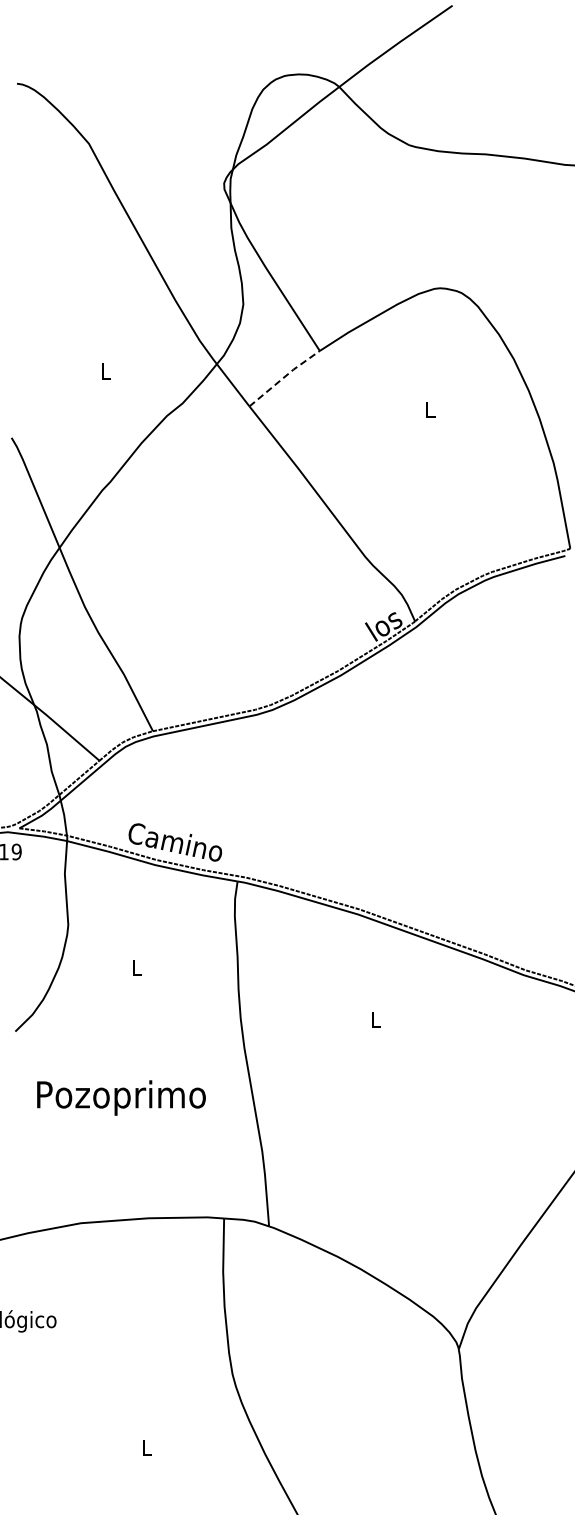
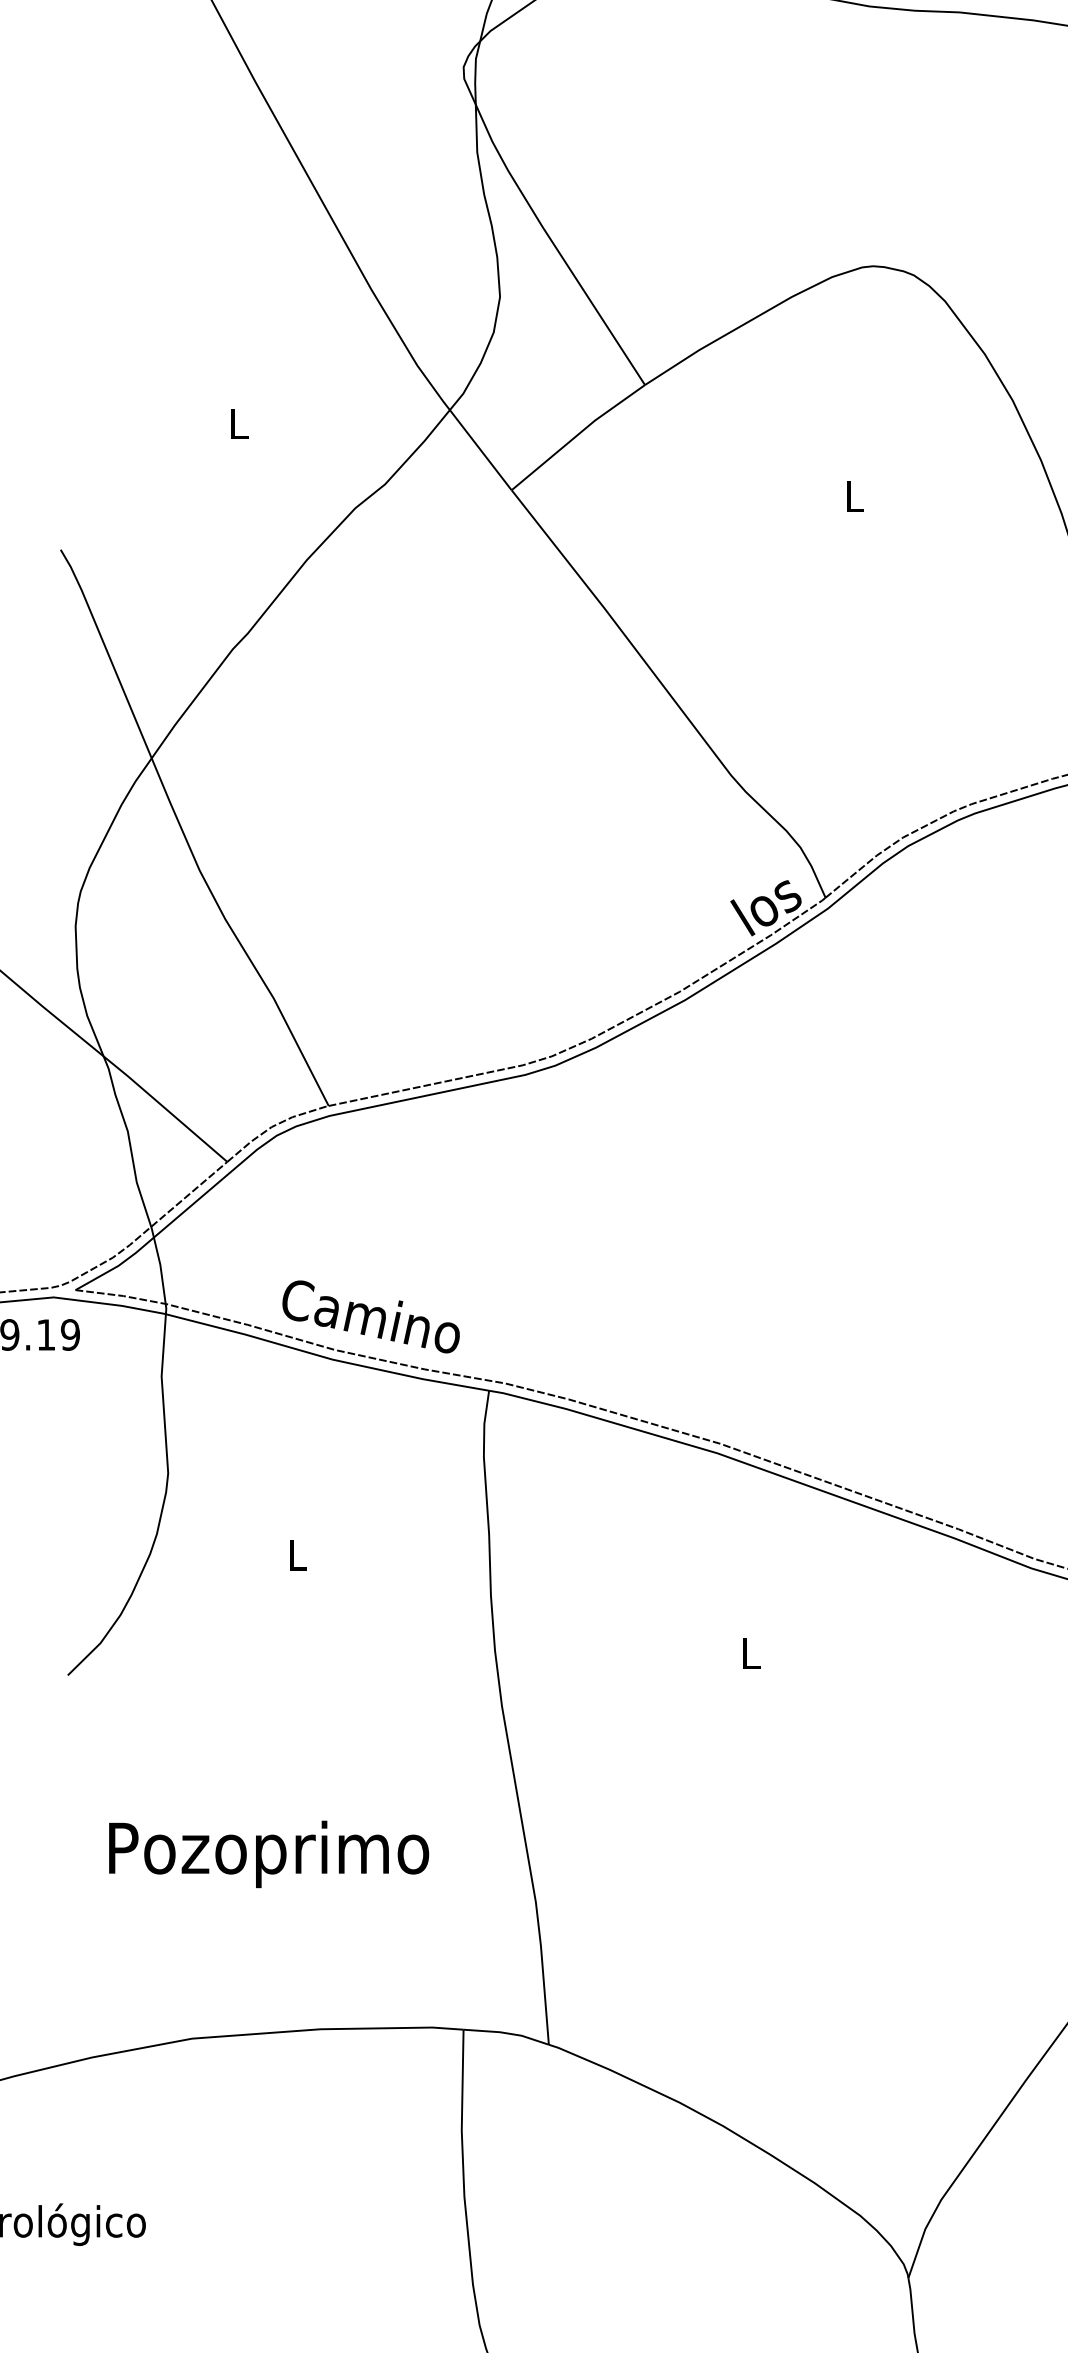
line: (284, 377) -> (578, 435), dashed -> solid
text: (121, 1097) -> (269, 1853), moved

